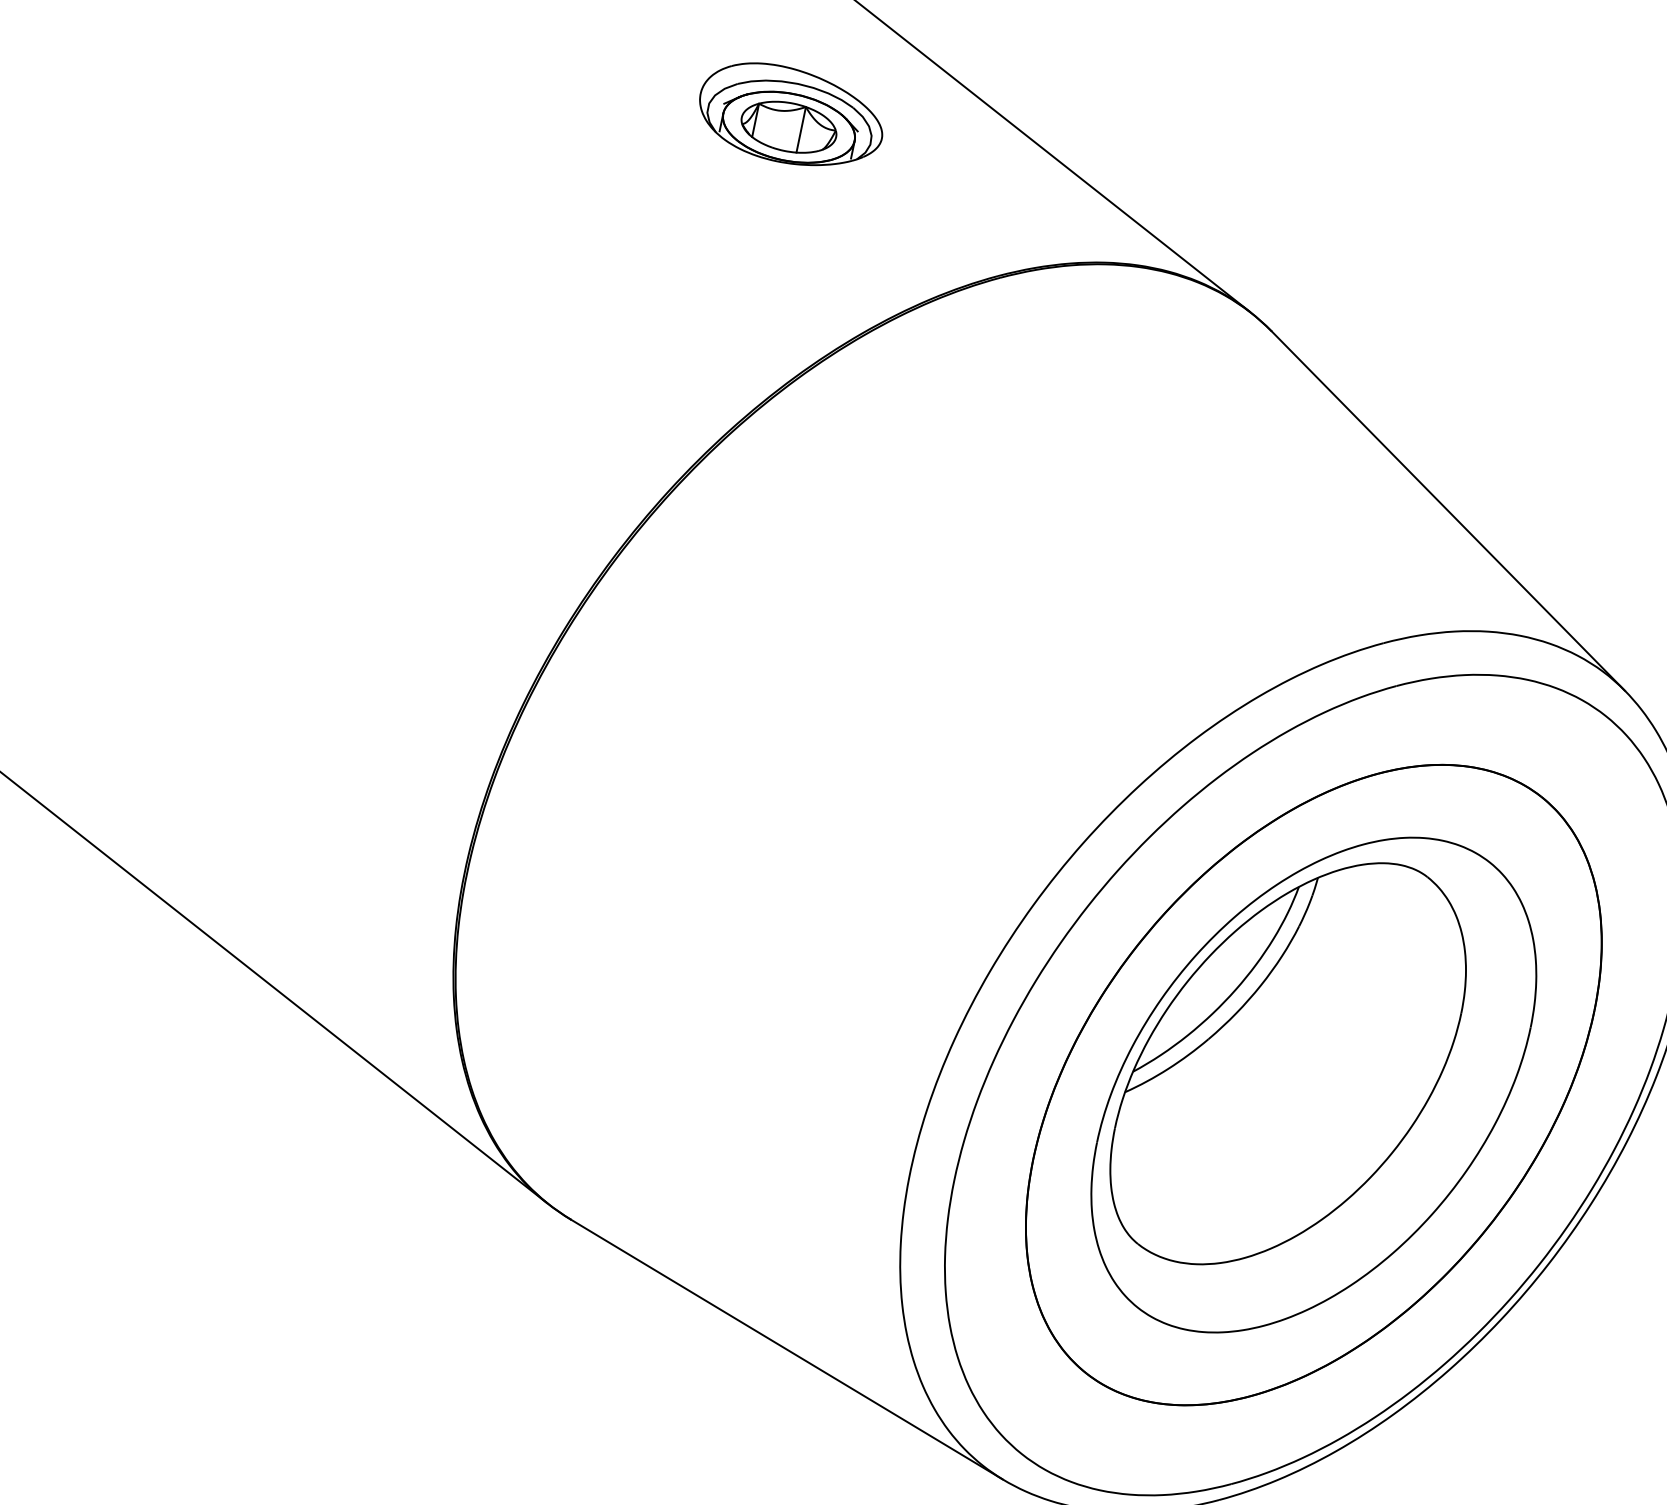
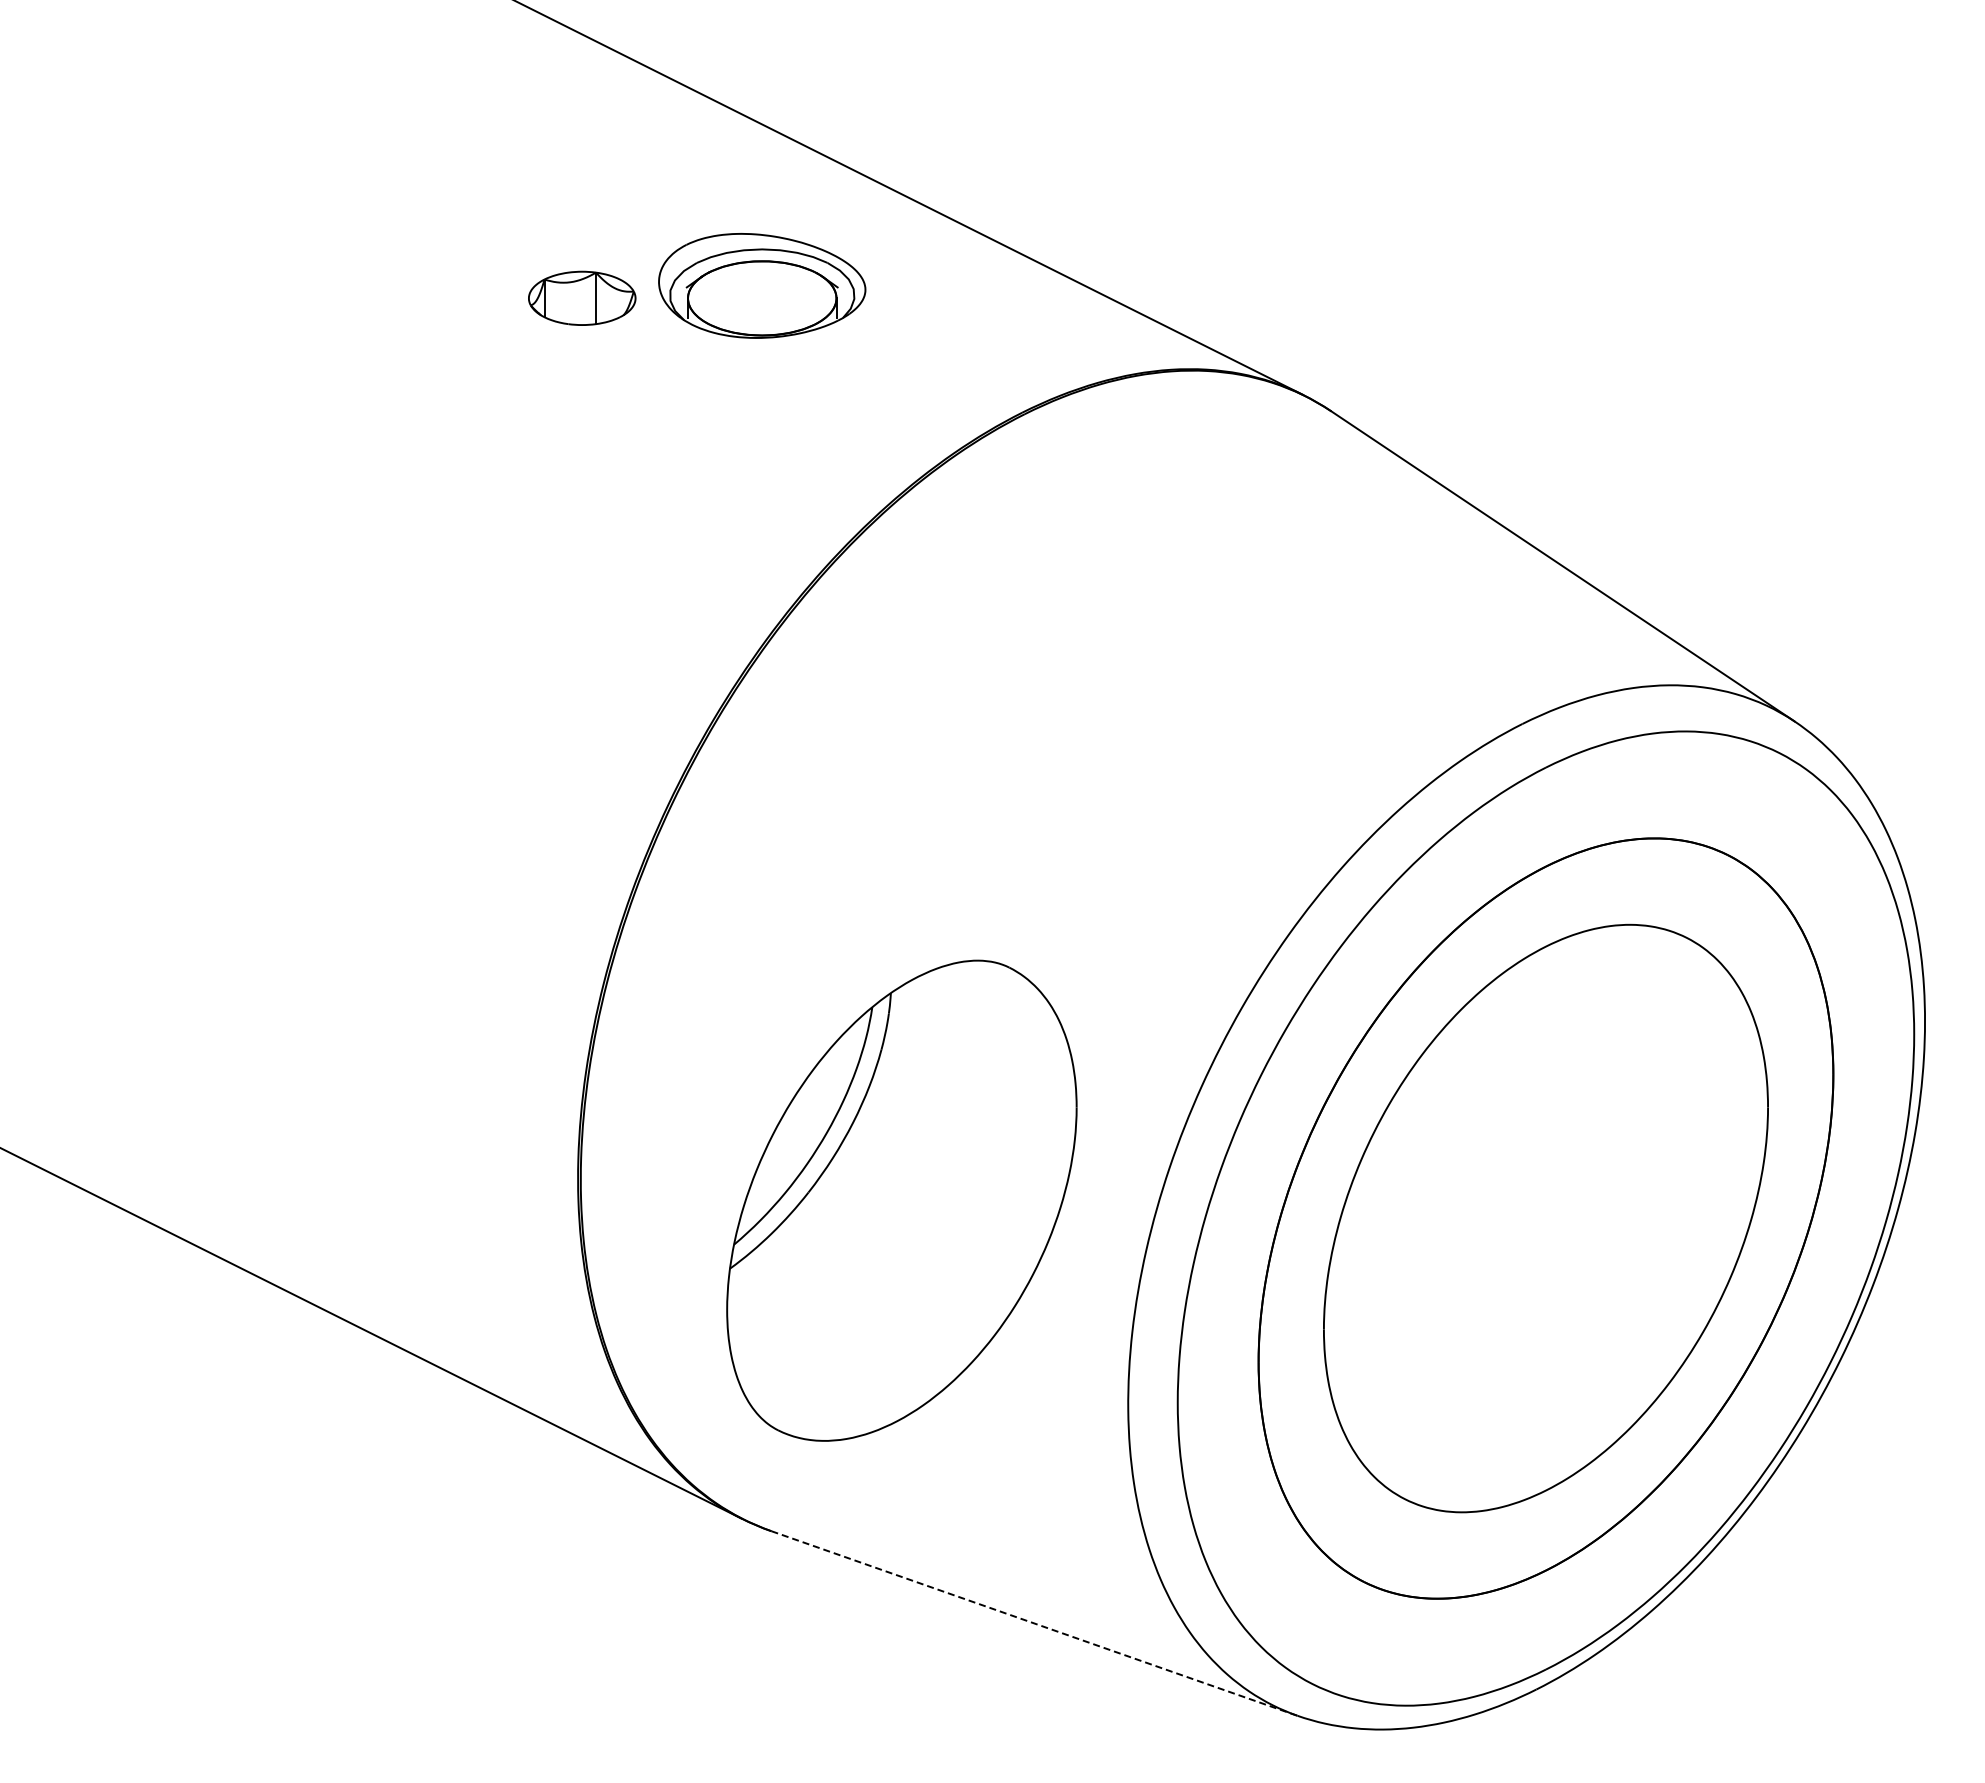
part: (789, 126) -> (582, 297), moved
part: (1289, 1063) -> (901, 1200), moved
line: (787, 1349) -> (1034, 1623), solid -> dashed

